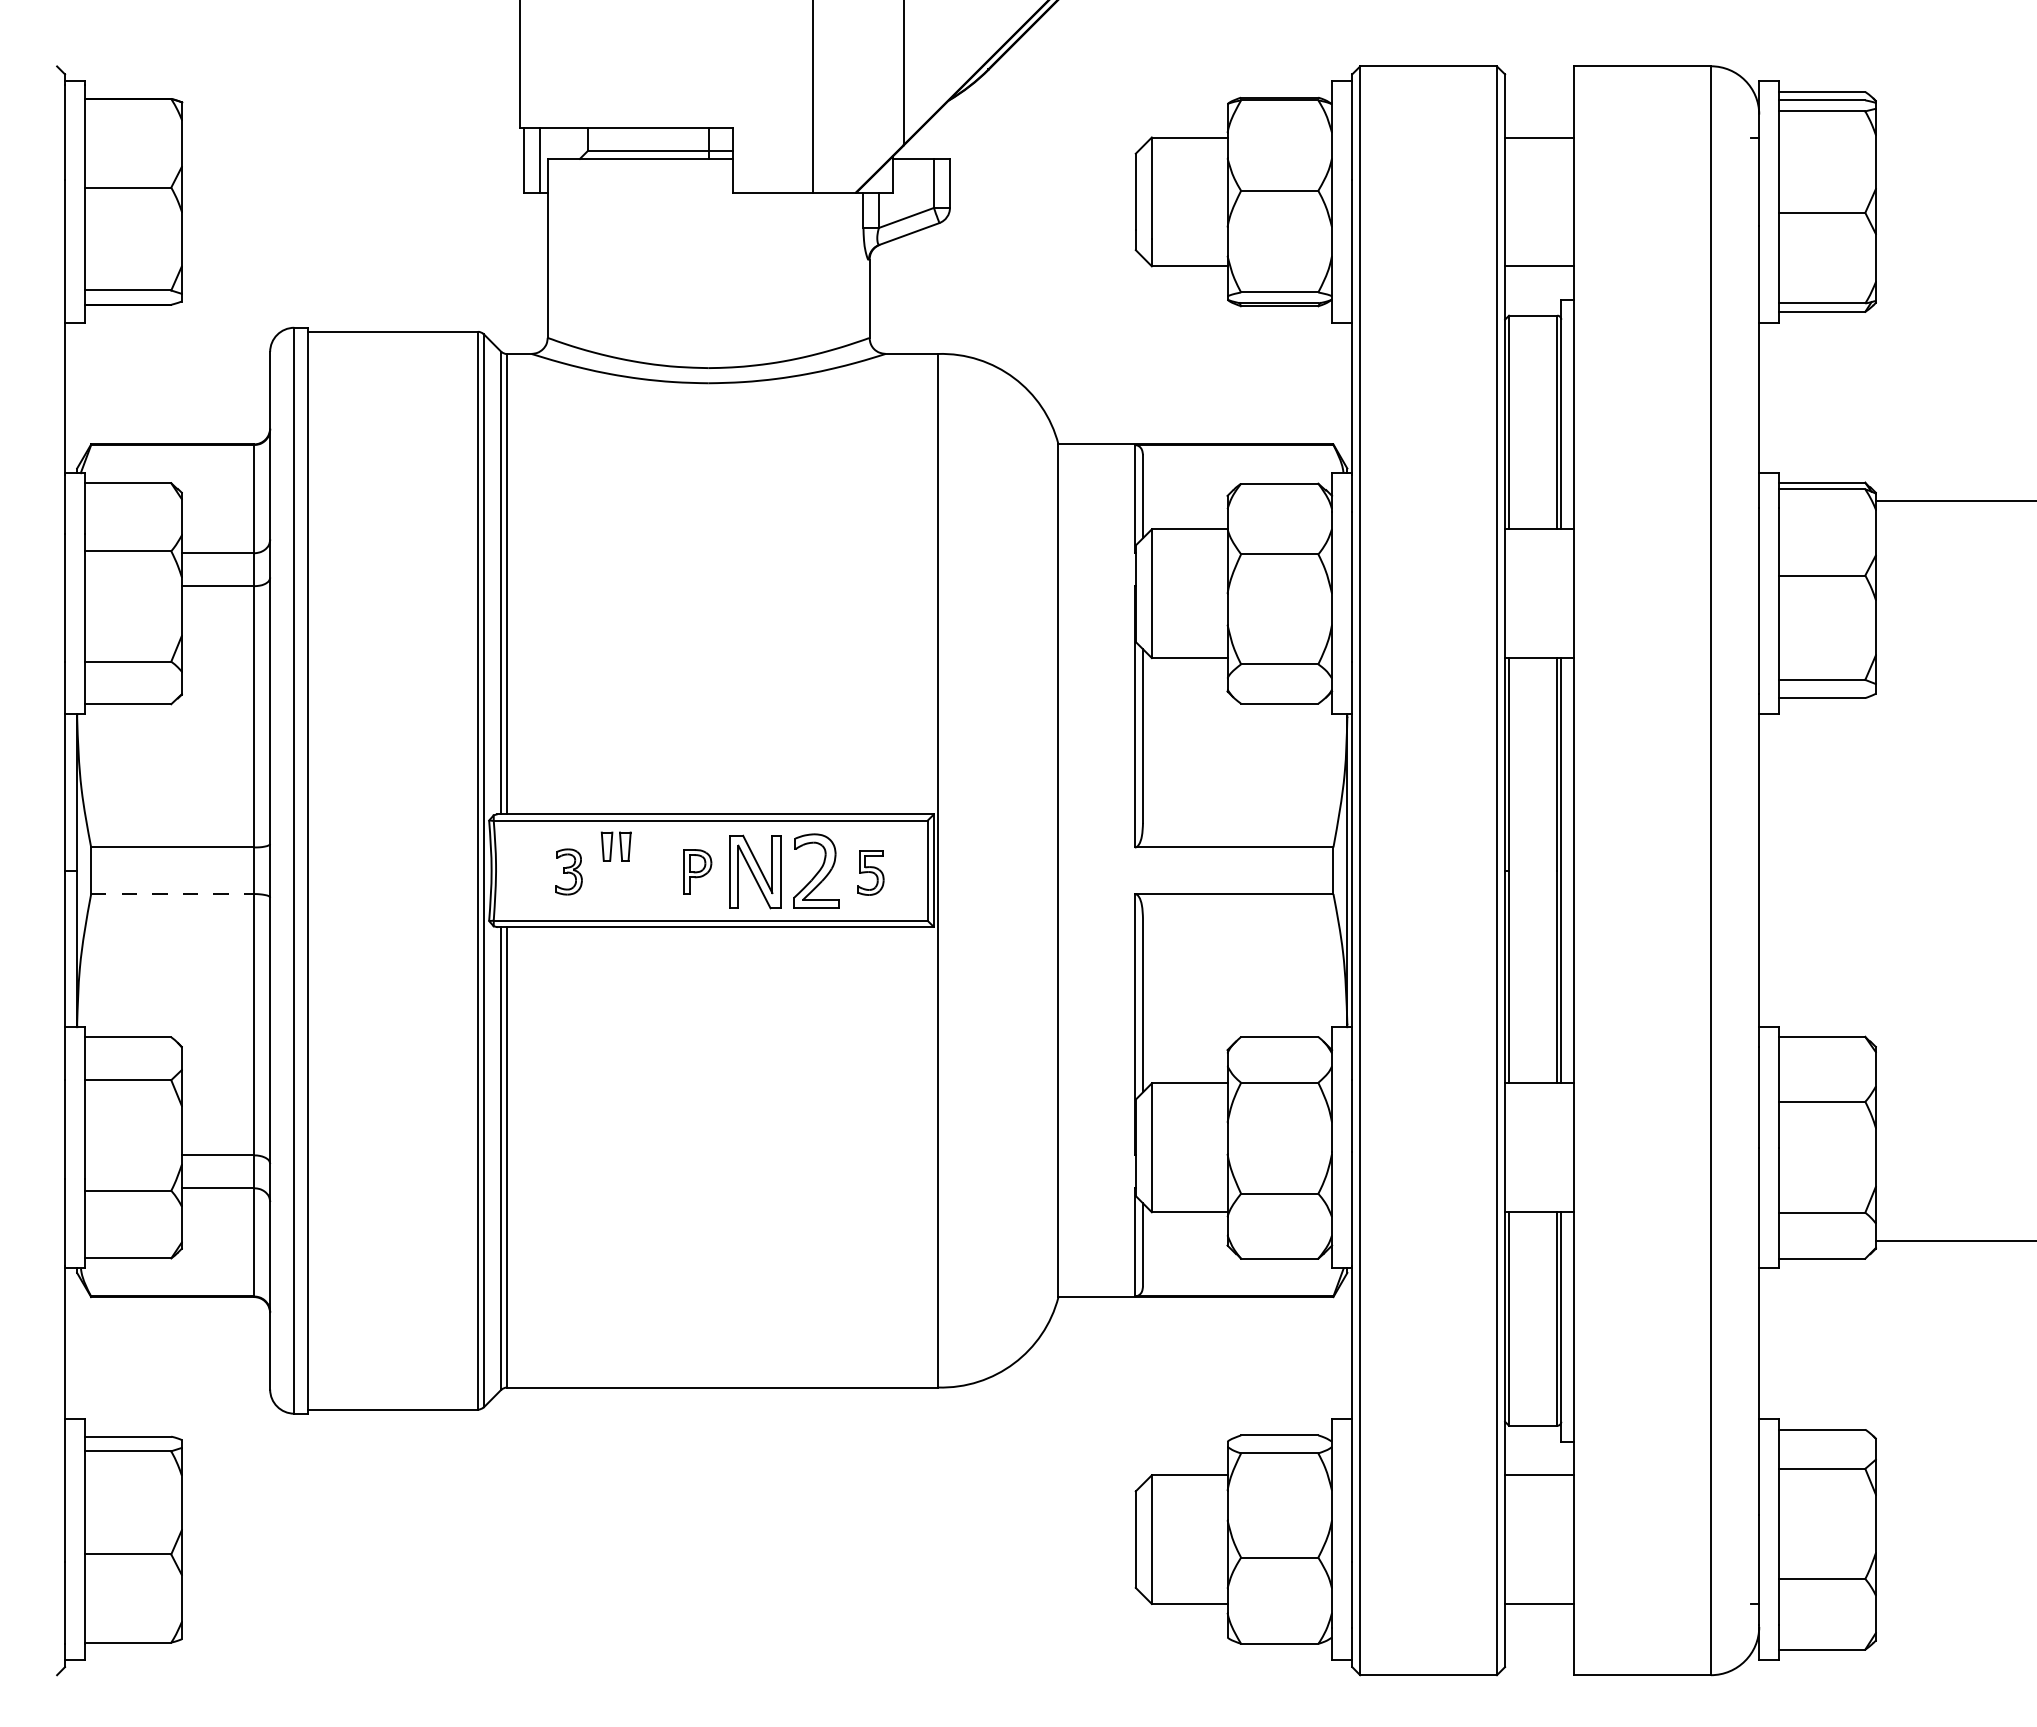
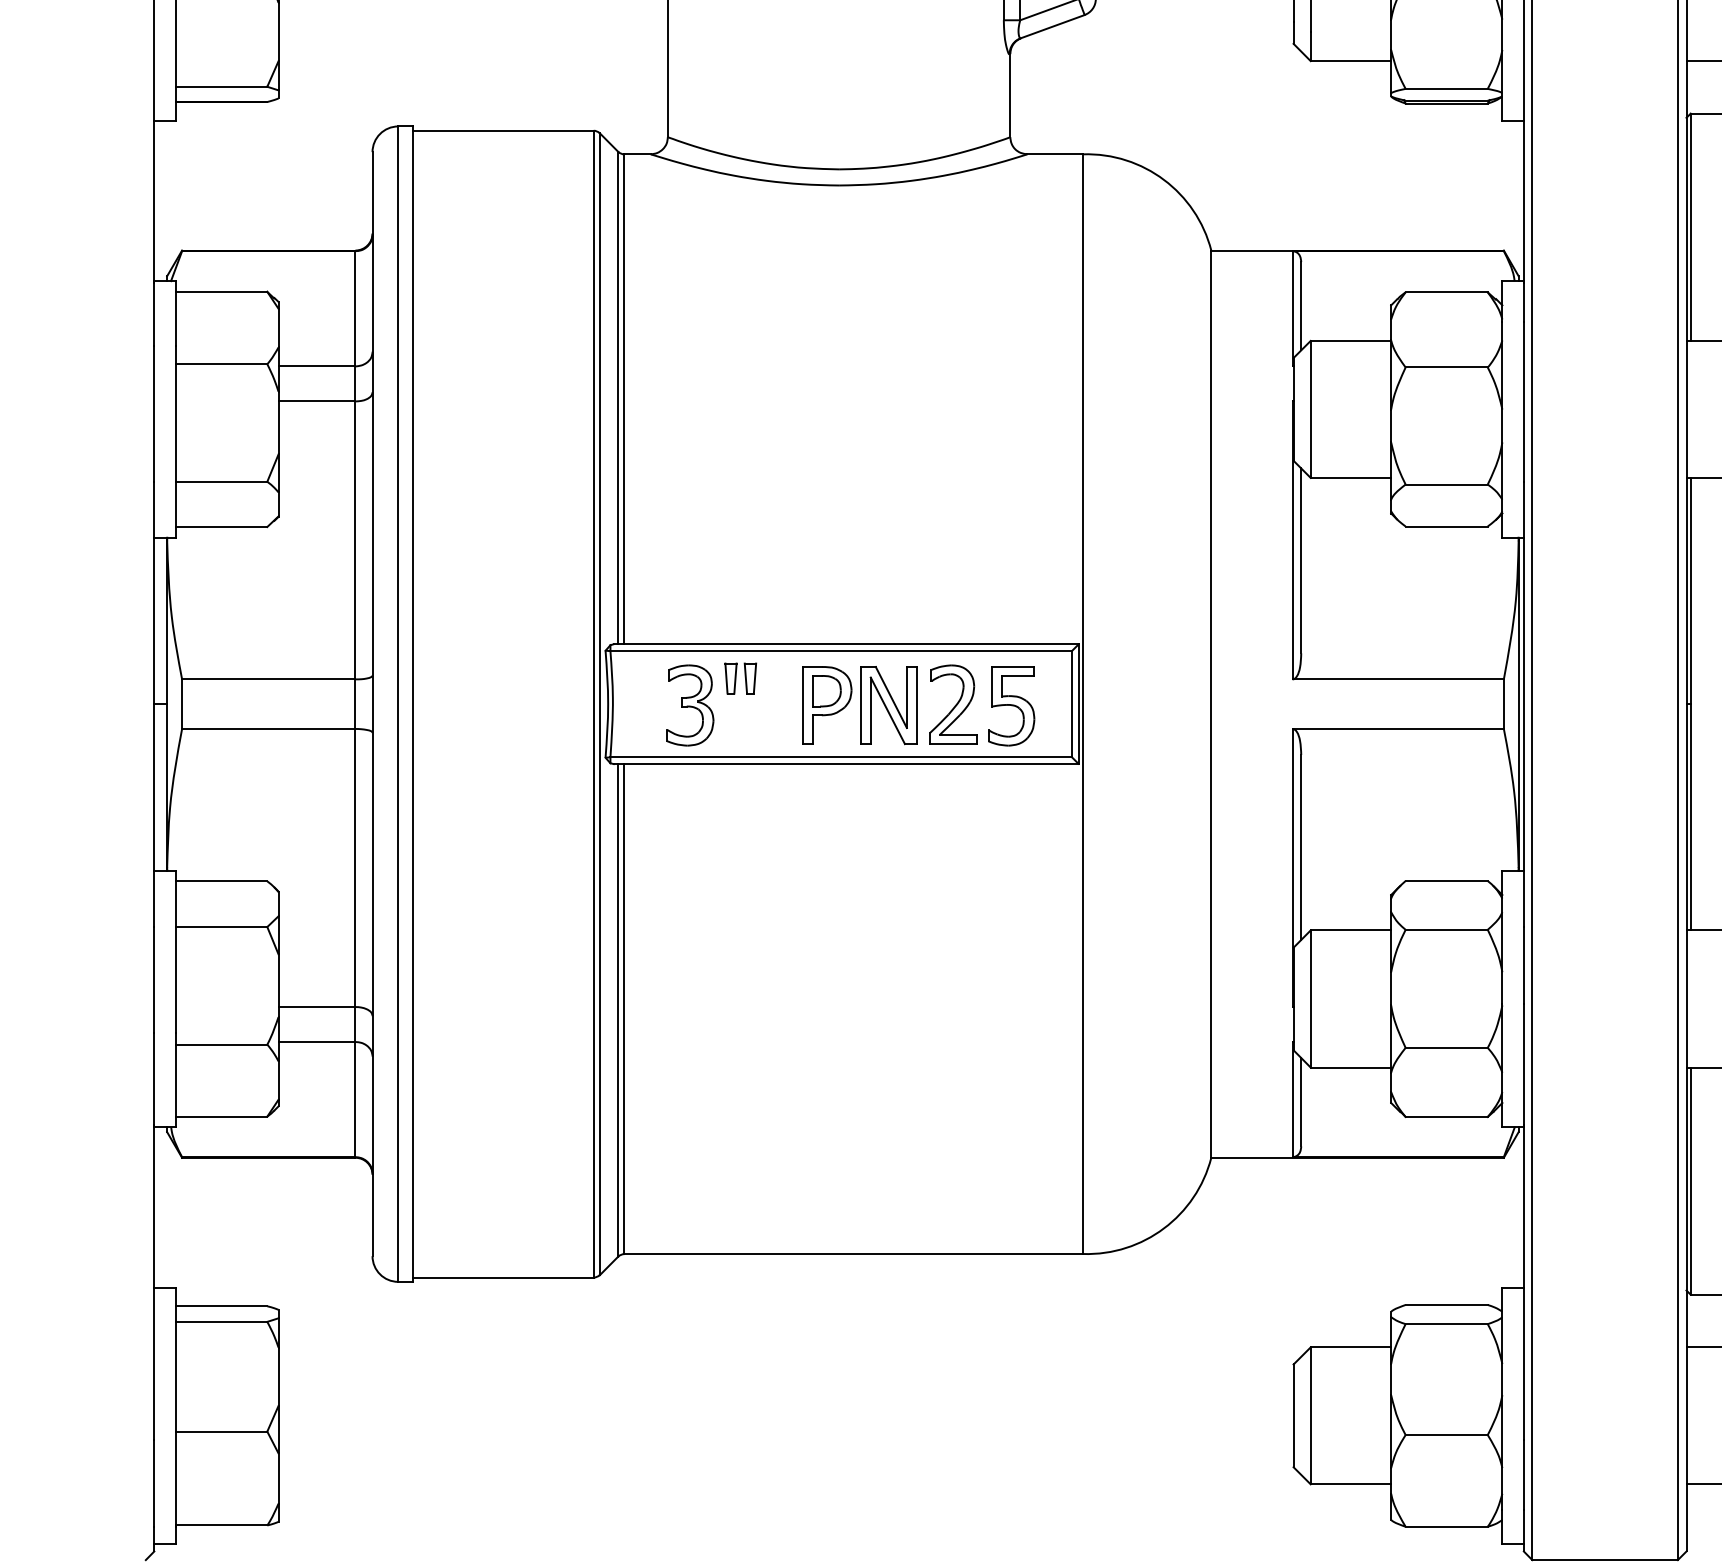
part: (568, 871) -> (689, 704), size x1.67
part: (697, 871) -> (827, 704), size x1.67
part: (870, 872) -> (1011, 706), size x1.67
line: (173, 894) -> (269, 729), dashed -> solid

